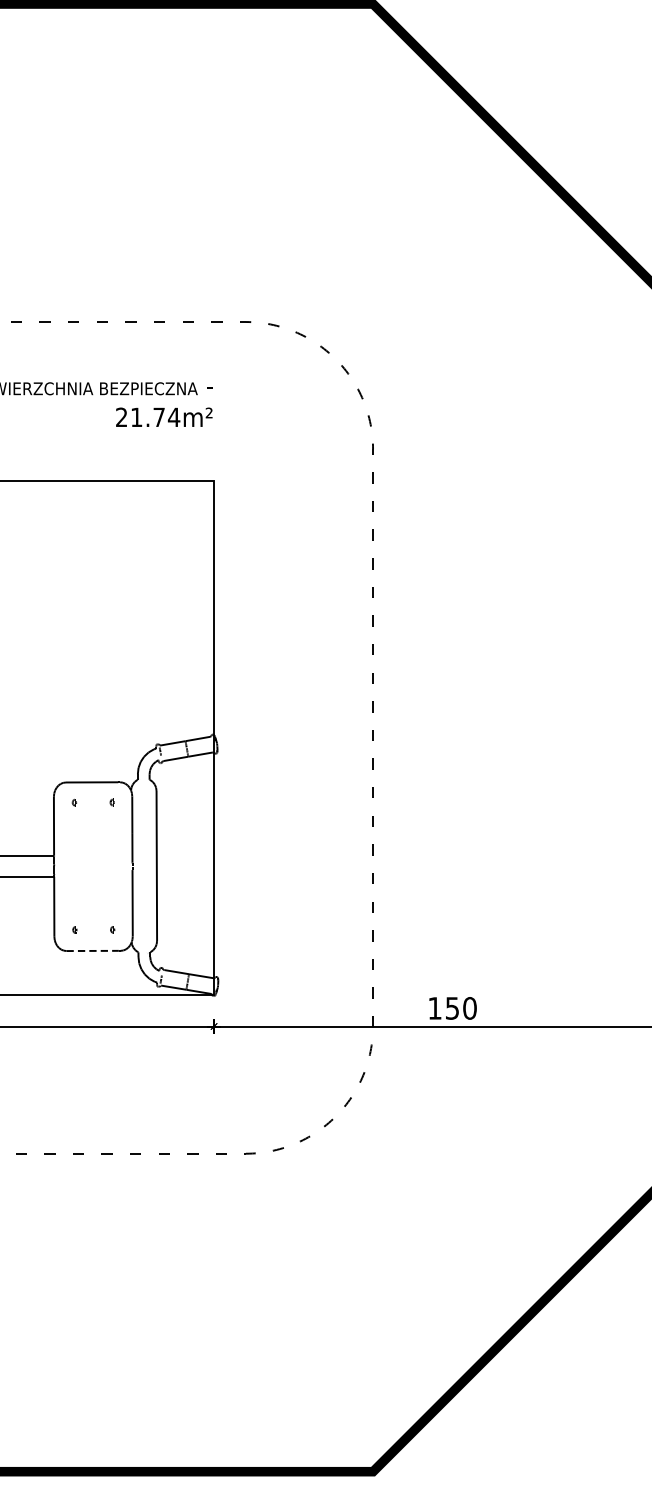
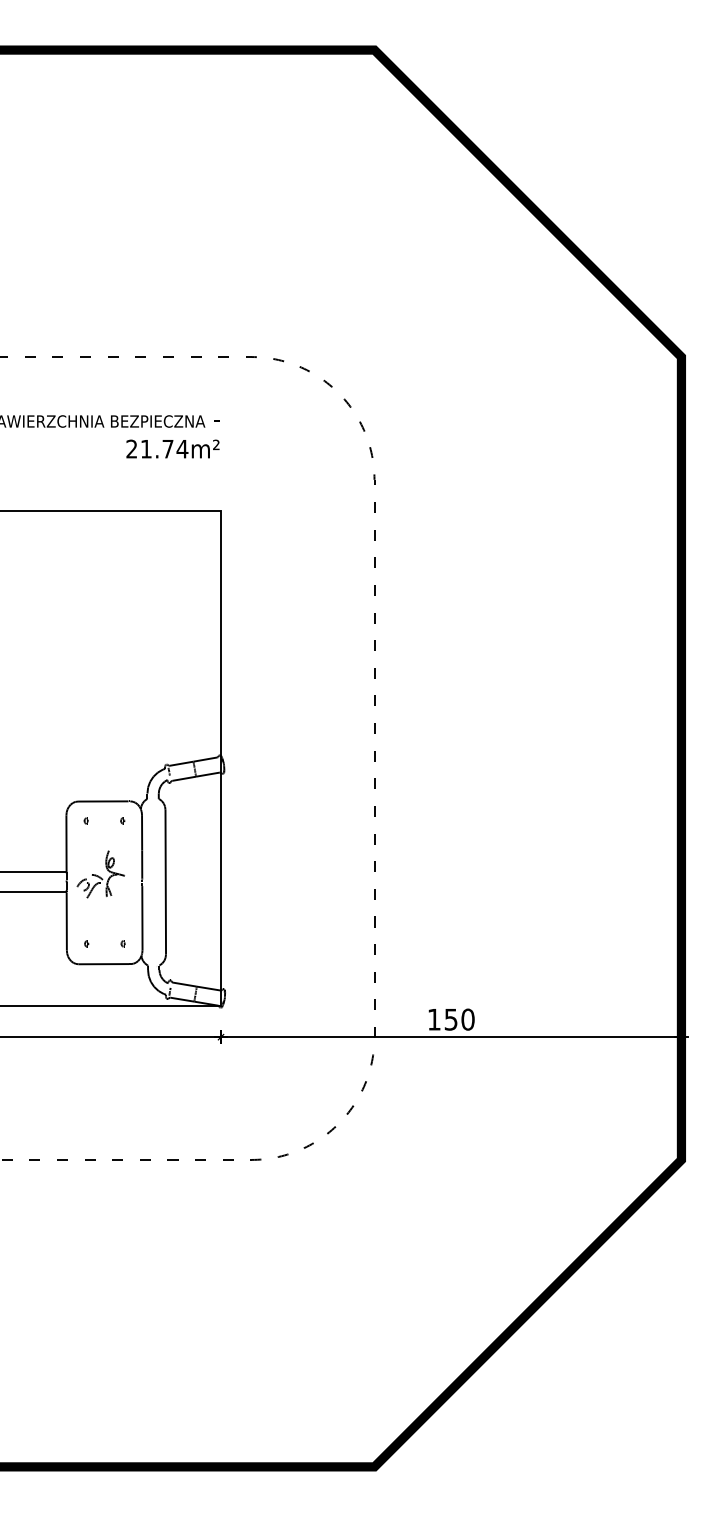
part: (89, 858) -> (100, 874), added
line: (93, 951) -> (104, 964), dashed -> solid

